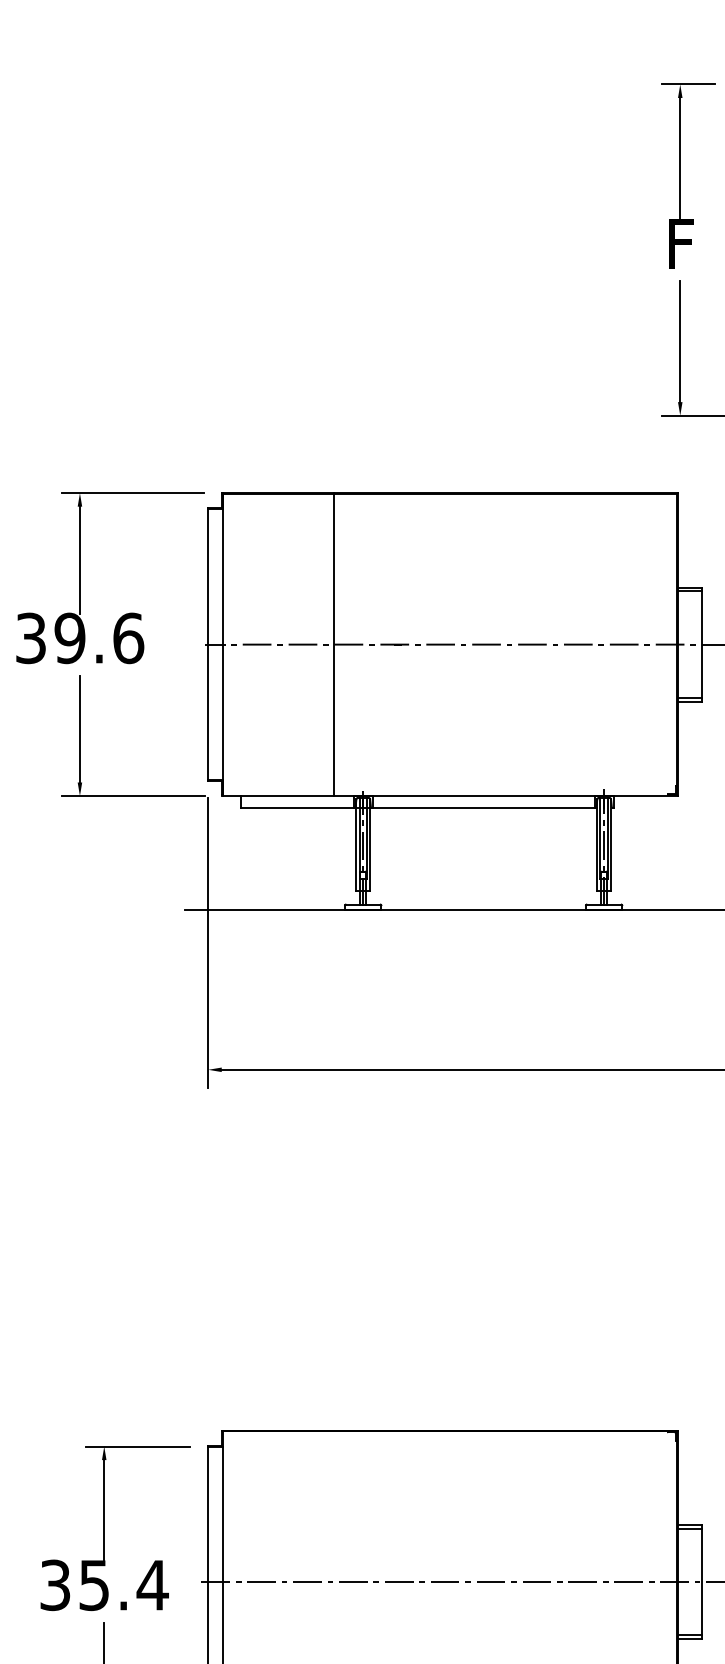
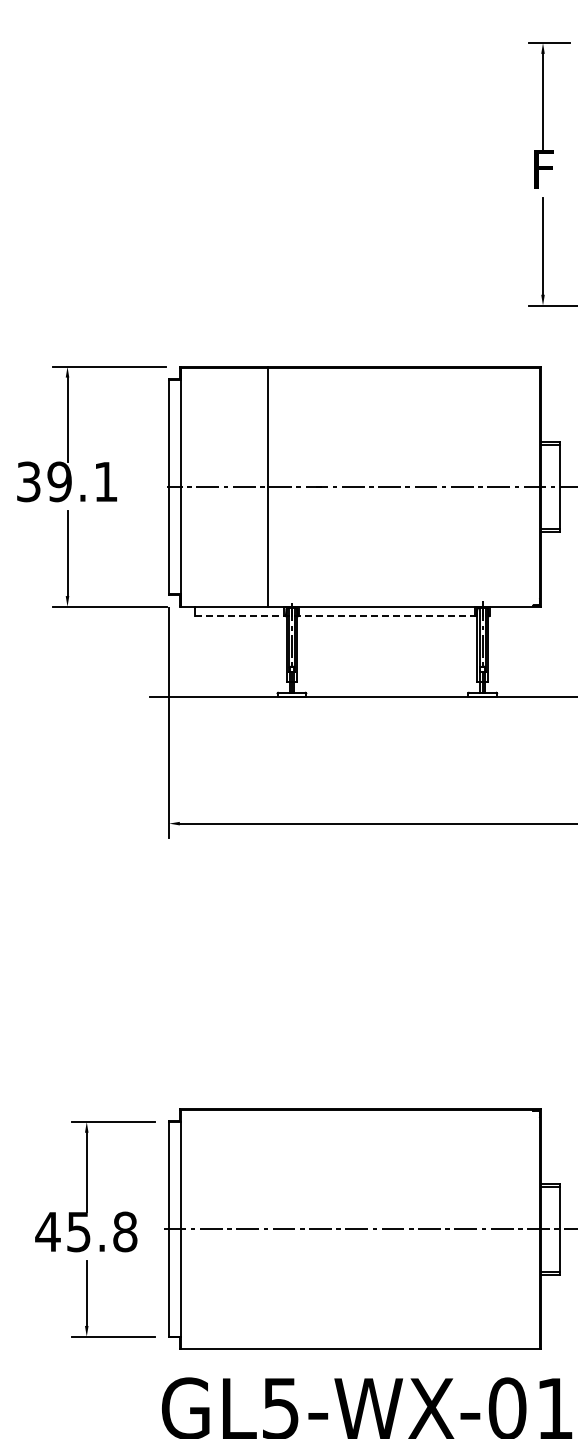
text: (129, 637) -> (106, 481), 39.6 -> 39.1
line: (419, 808) -> (336, 616), solid -> dashed
text: (103, 1584) -> (86, 1231), 35.4 -> 45.8

